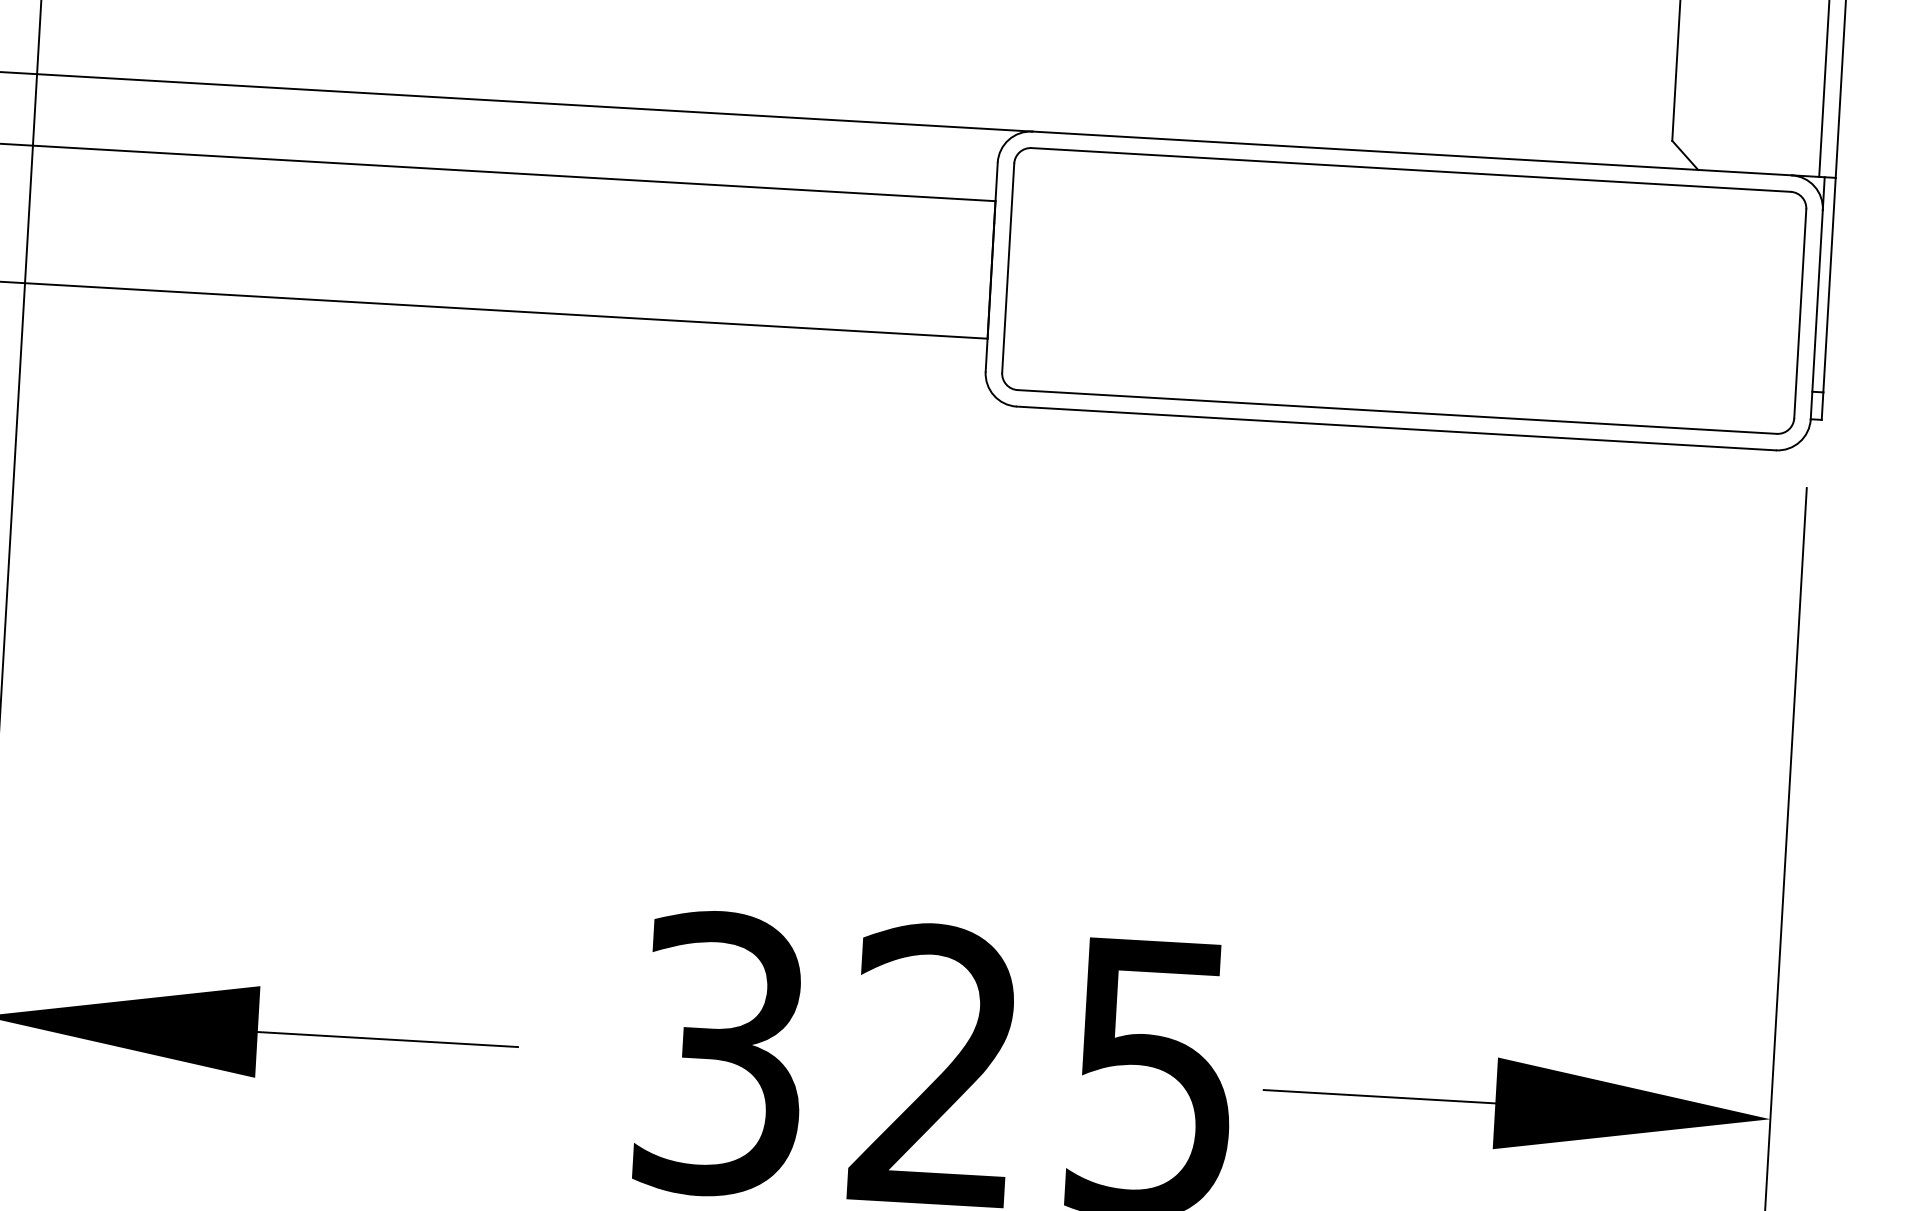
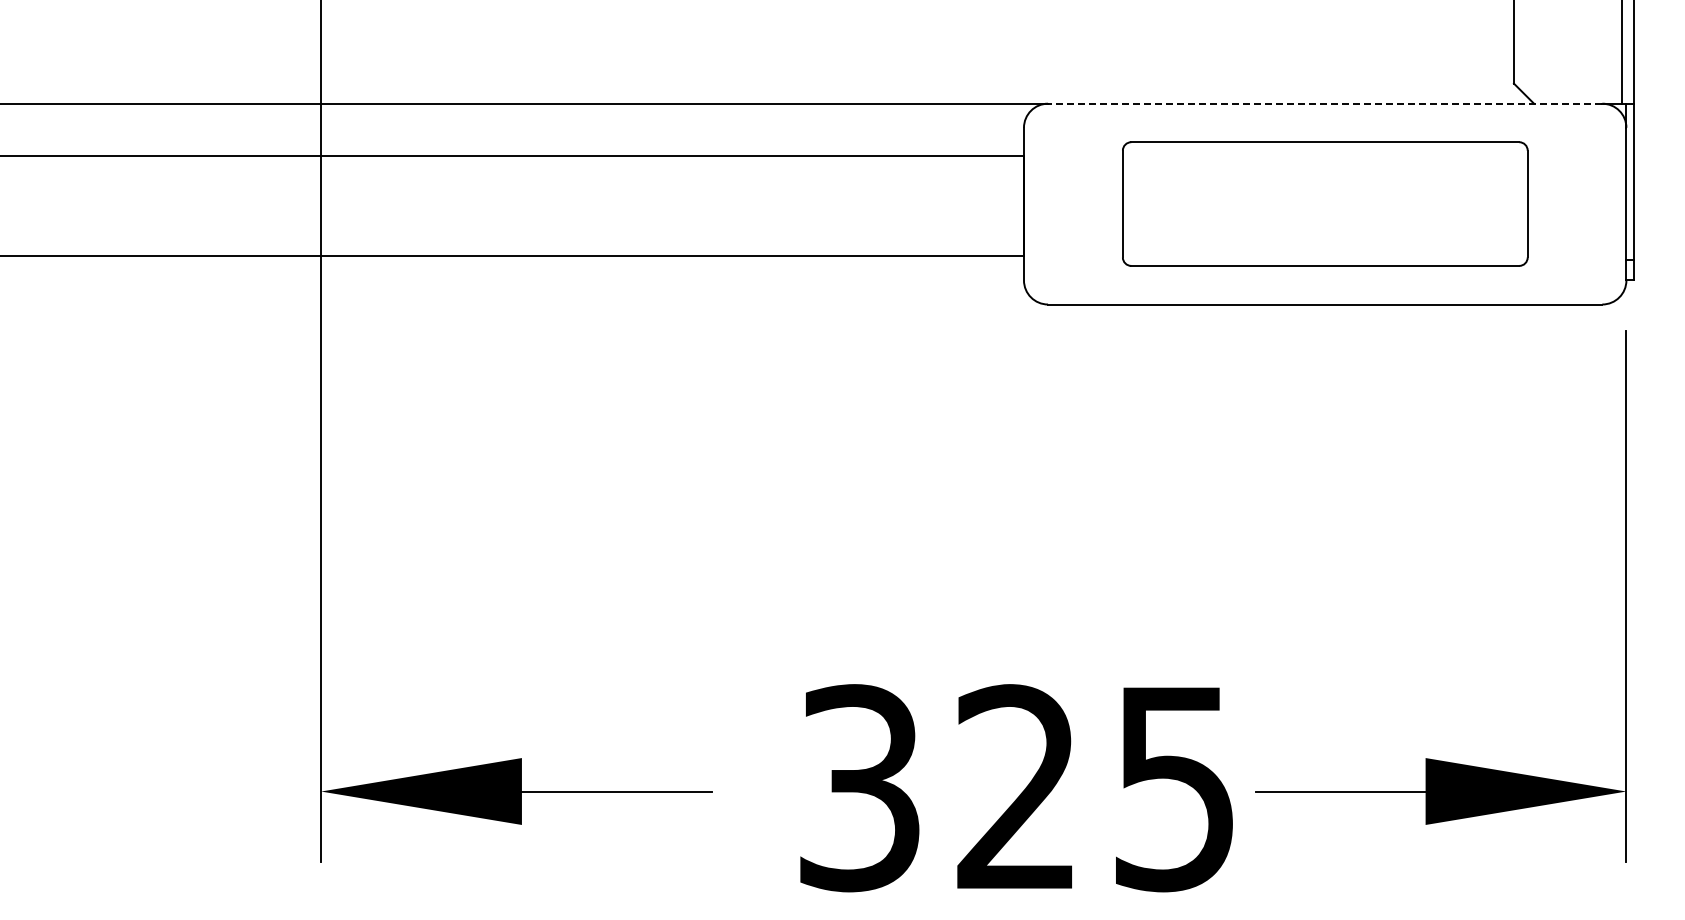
line: (1411, 153) -> (1324, 103), solid -> dashed
part: (1404, 290) -> (1325, 203), size x0.7

